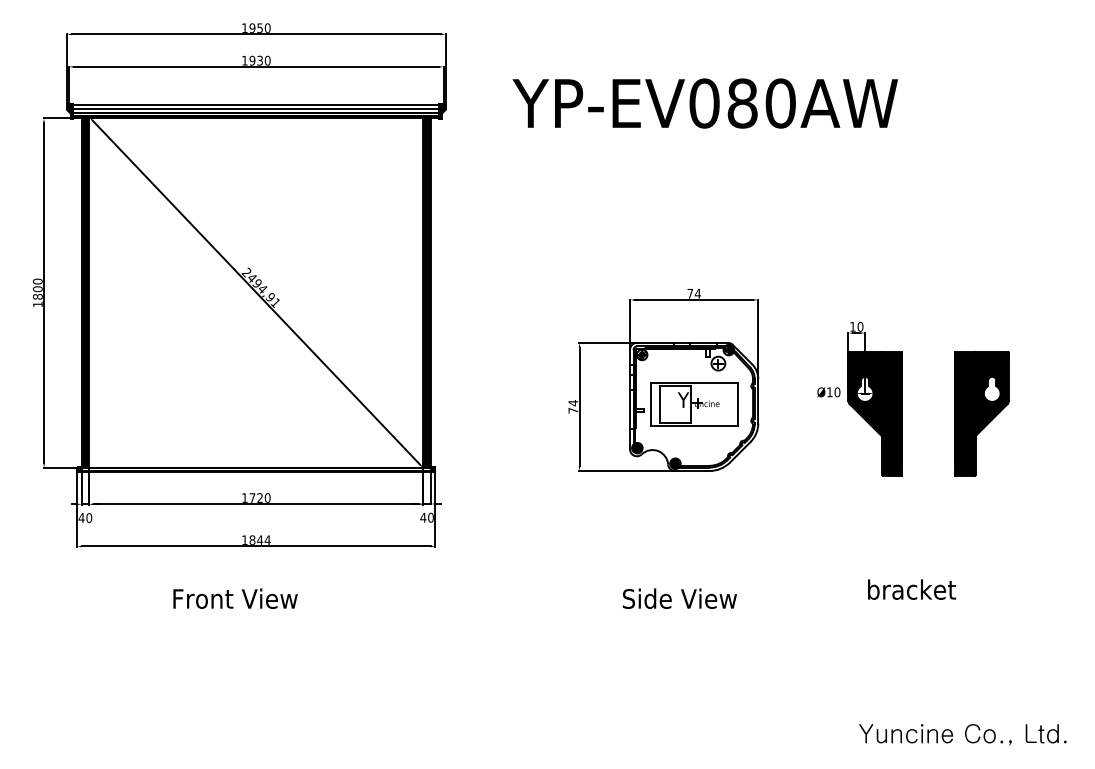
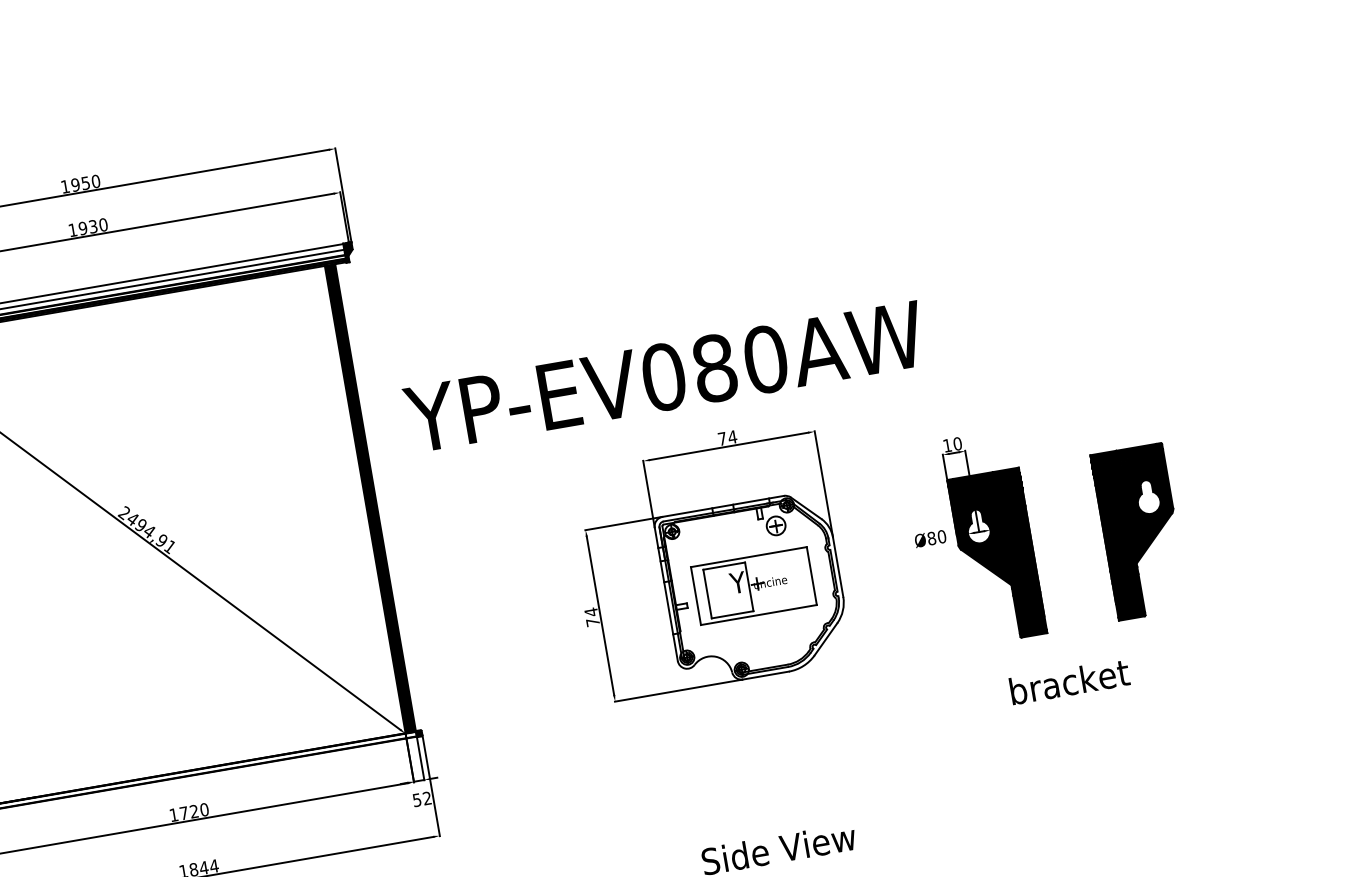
text: (704, 103) -> (663, 377), moved
text: (829, 392) -> (931, 538), Ø10 -> Ø80
text: (426, 517) -> (421, 799), 40 -> 52
text: (912, 589) -> (1070, 681), moved

